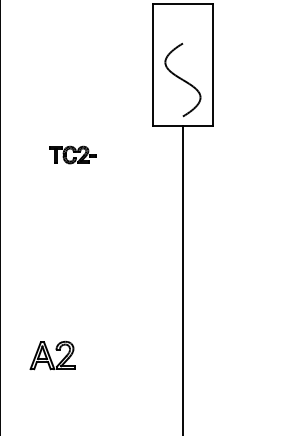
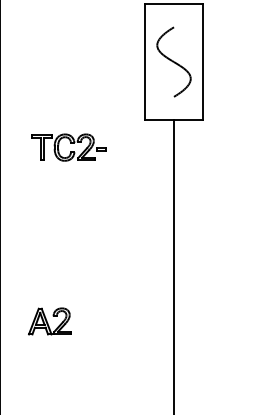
part: (182, 79) -> (173, 61), moved
part: (72, 154) -> (68, 147), size x1.67
part: (52, 355) -> (49, 321), moved

